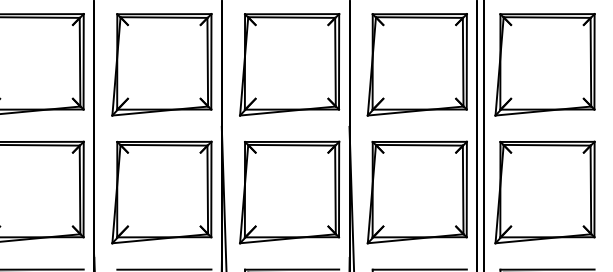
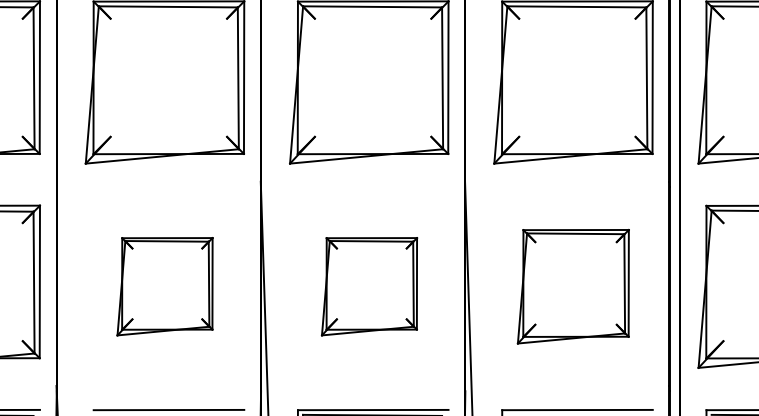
part: (161, 192) -> (164, 286), size x0.6
part: (289, 192) -> (369, 286), size x0.6
part: (416, 192) -> (572, 286), size x0.7

